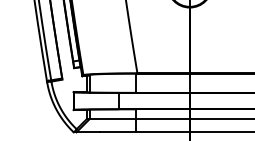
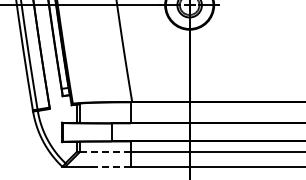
line: (113, 119) -> (105, 152), solid -> dashed
line: (117, 132) -> (110, 166), solid -> dashed

